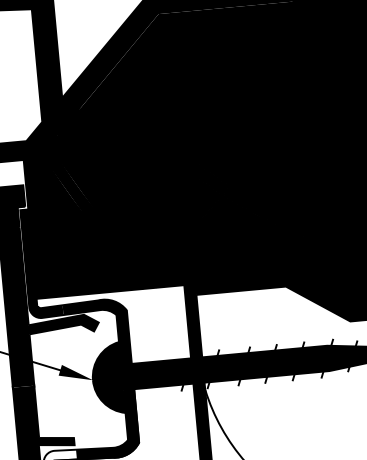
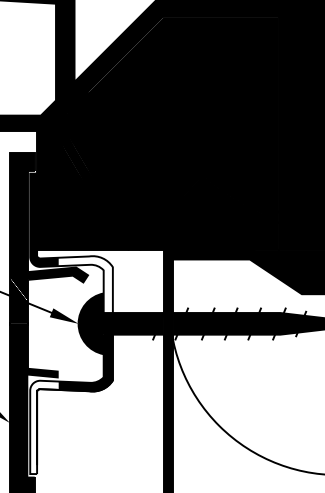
fill: (96, 333) -> (85, 284), removed

